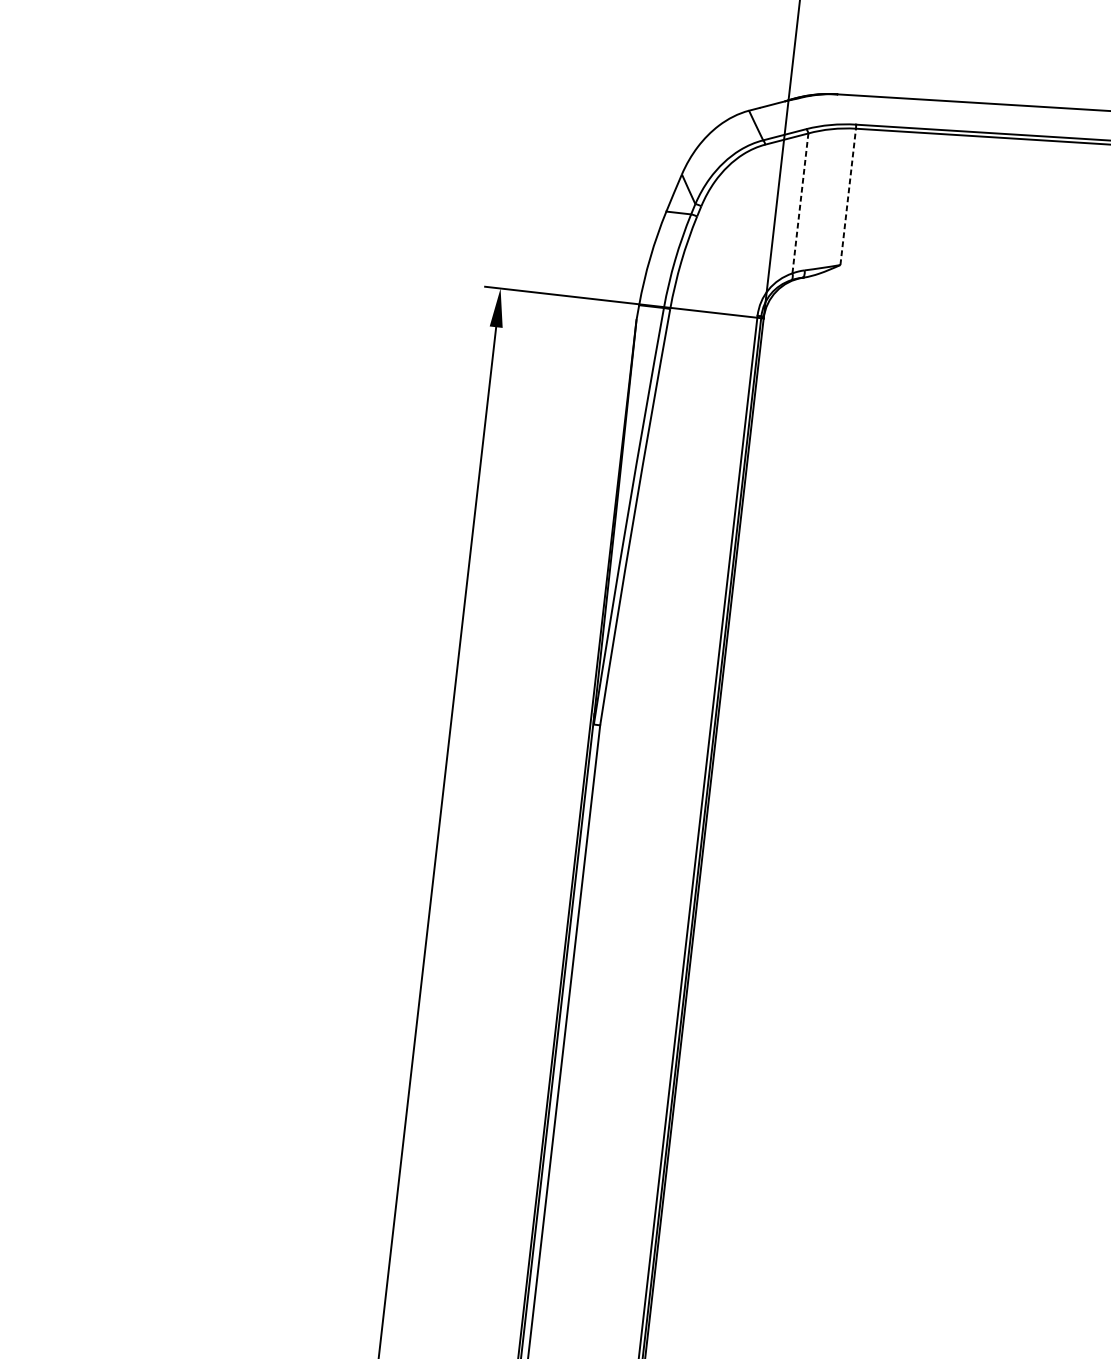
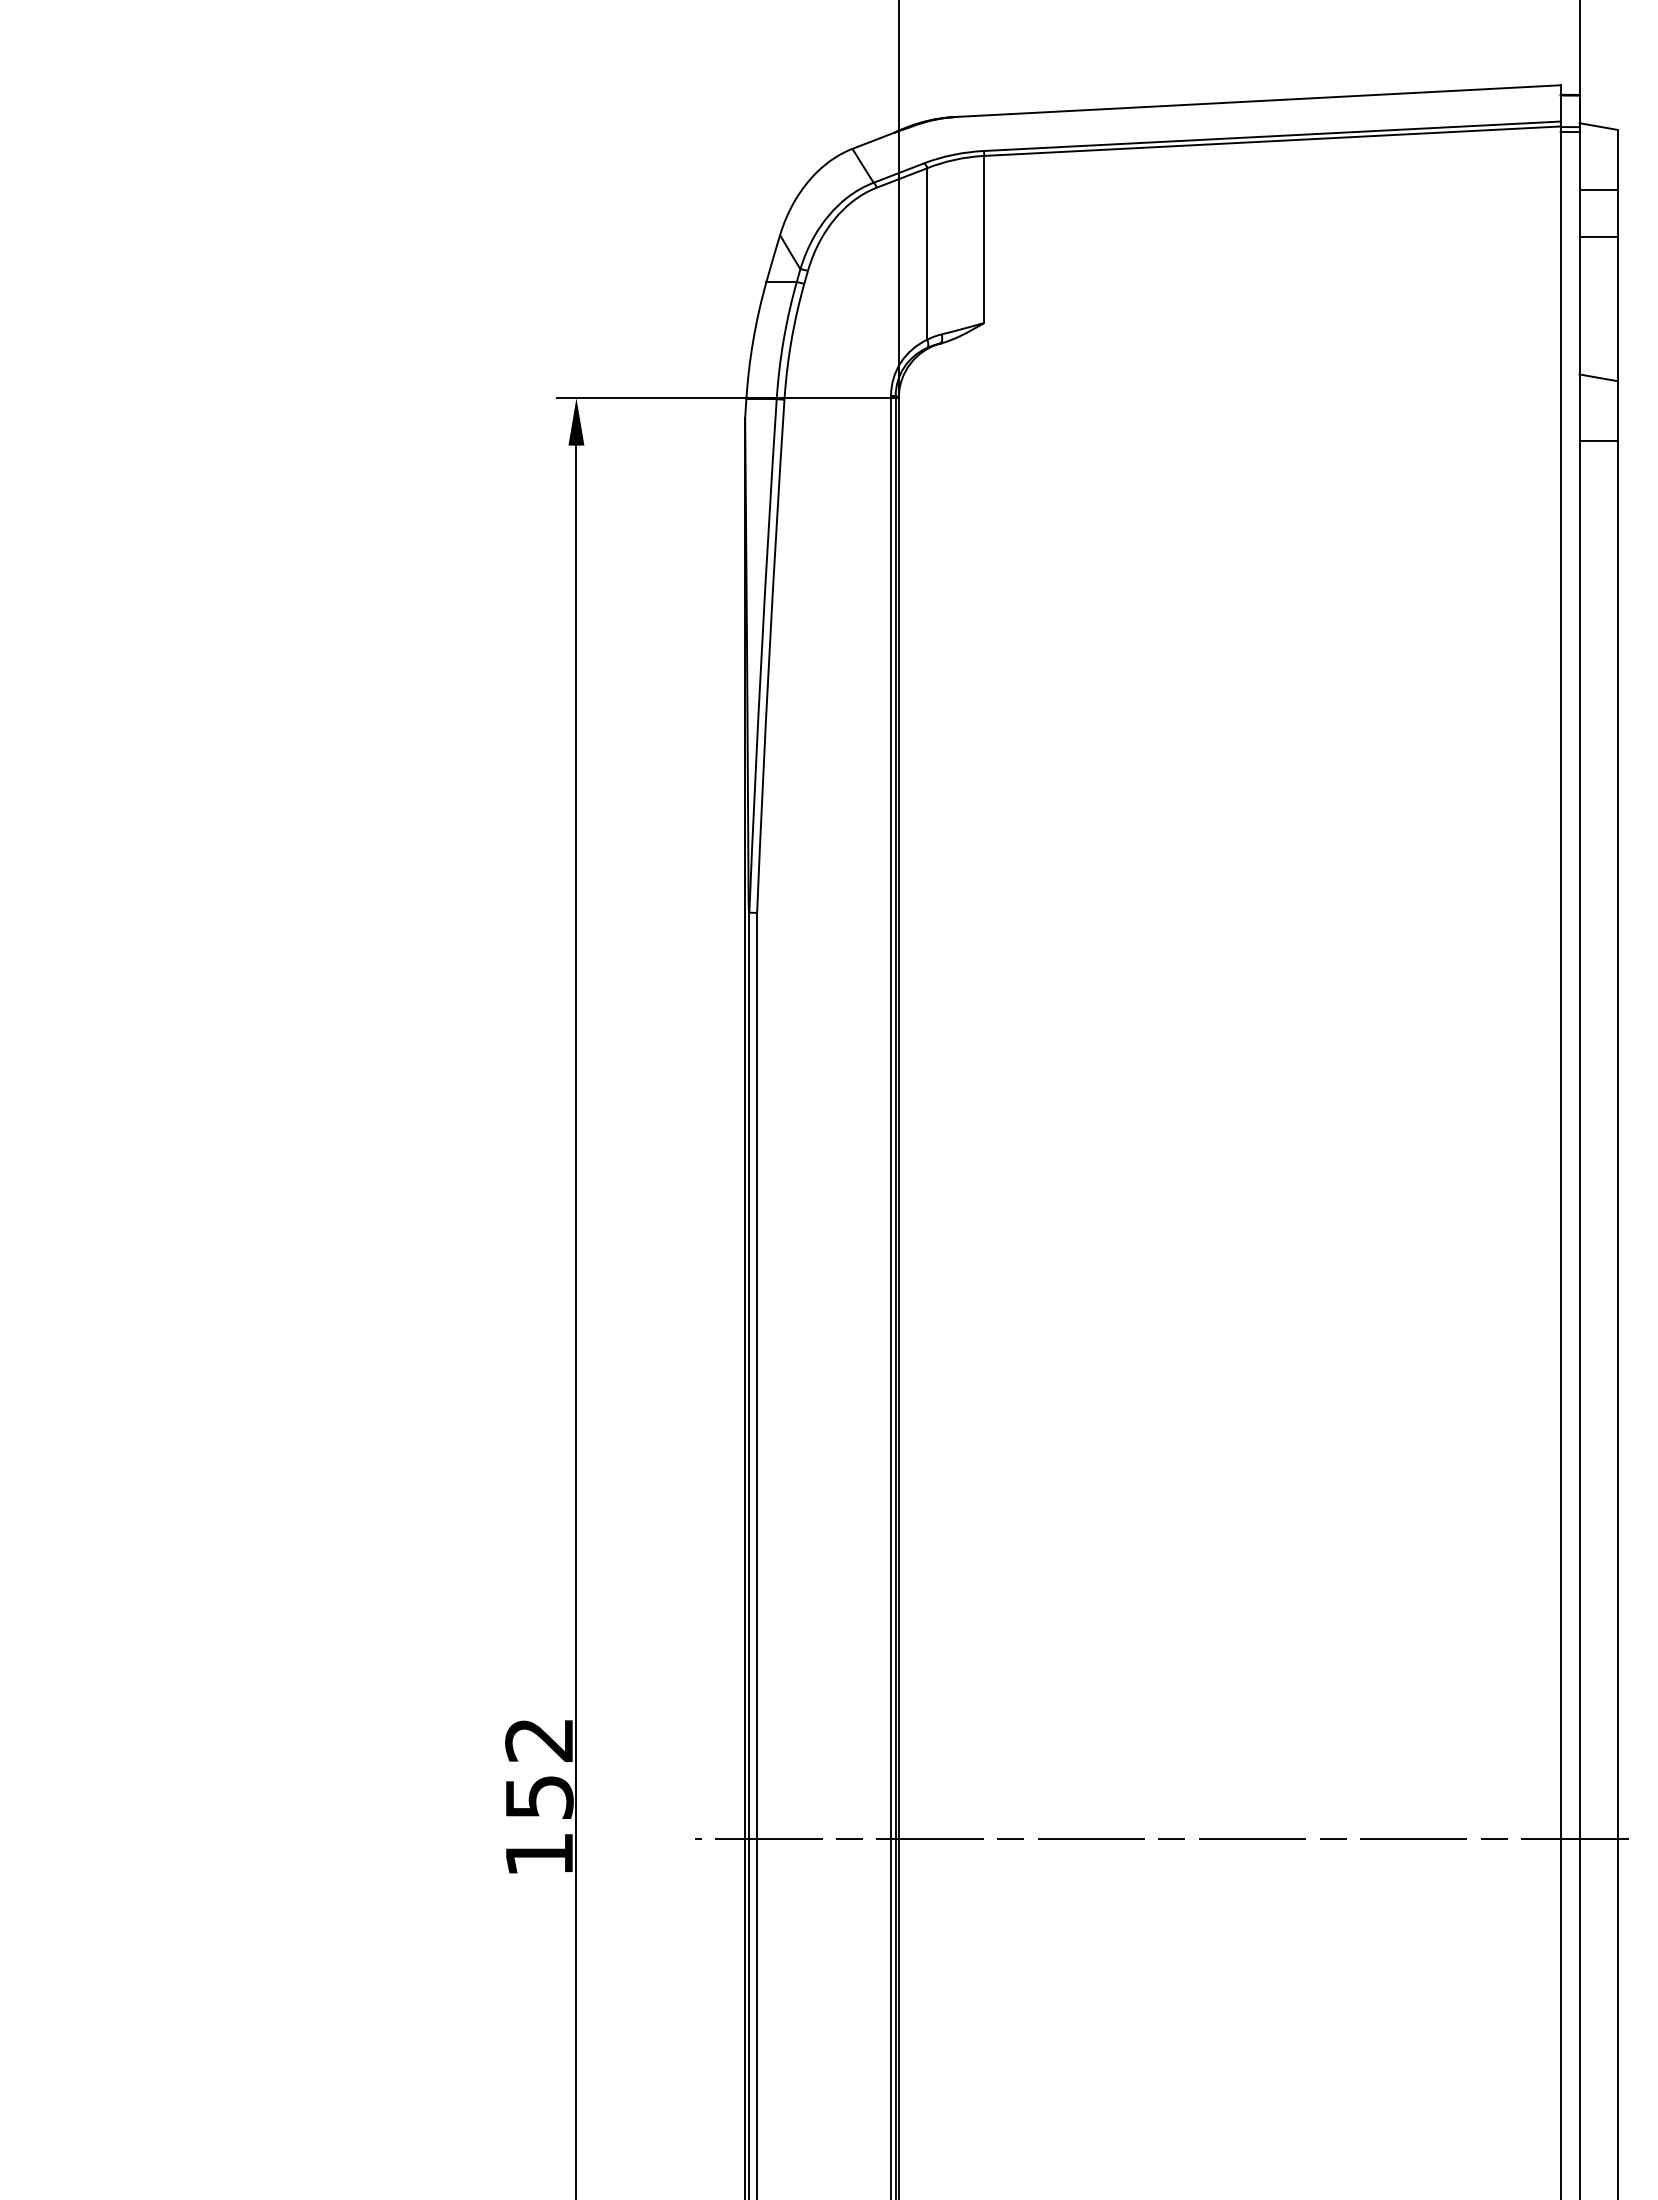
line: (848, 196) -> (984, 239), dashed -> solid
line: (800, 203) -> (927, 253), dashed -> solid

